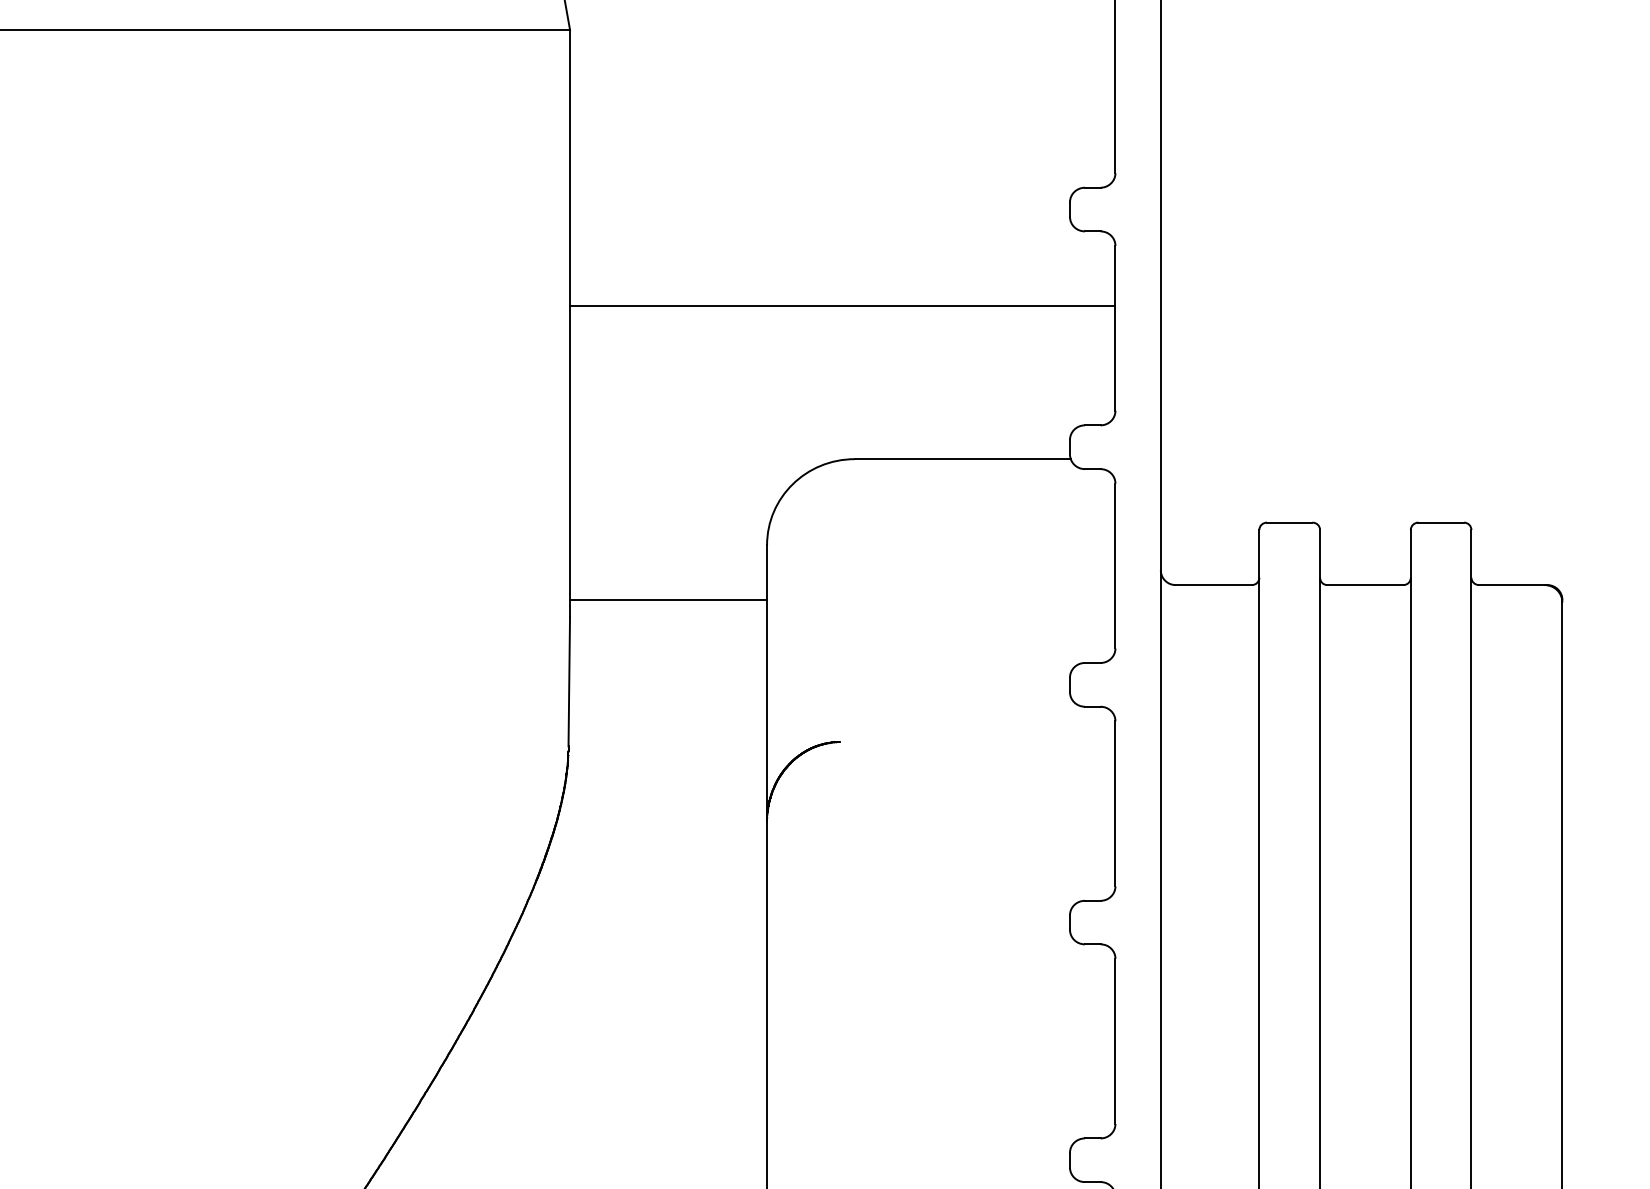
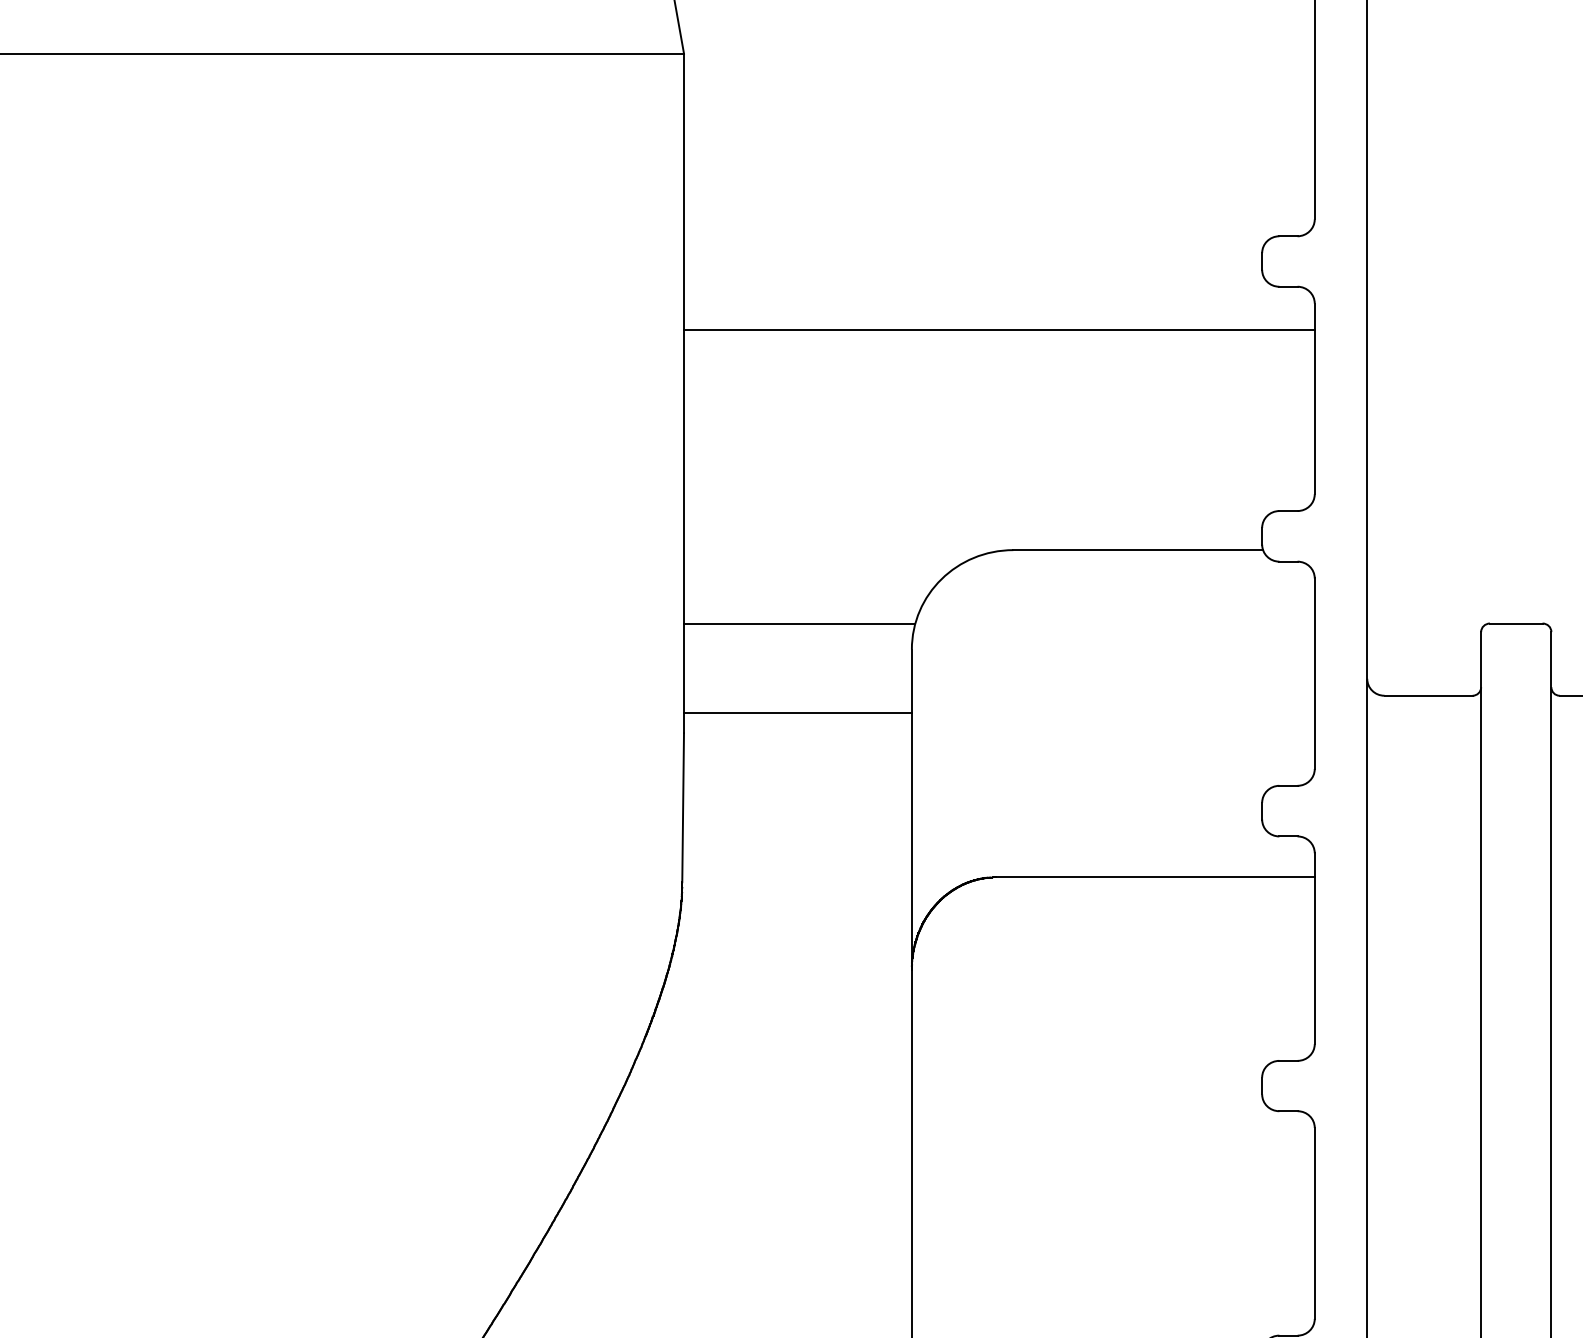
line: (842, 305) -> (999, 329), moved
line: (669, 523) -> (799, 624), added
line: (977, 742) -> (1155, 877), added

